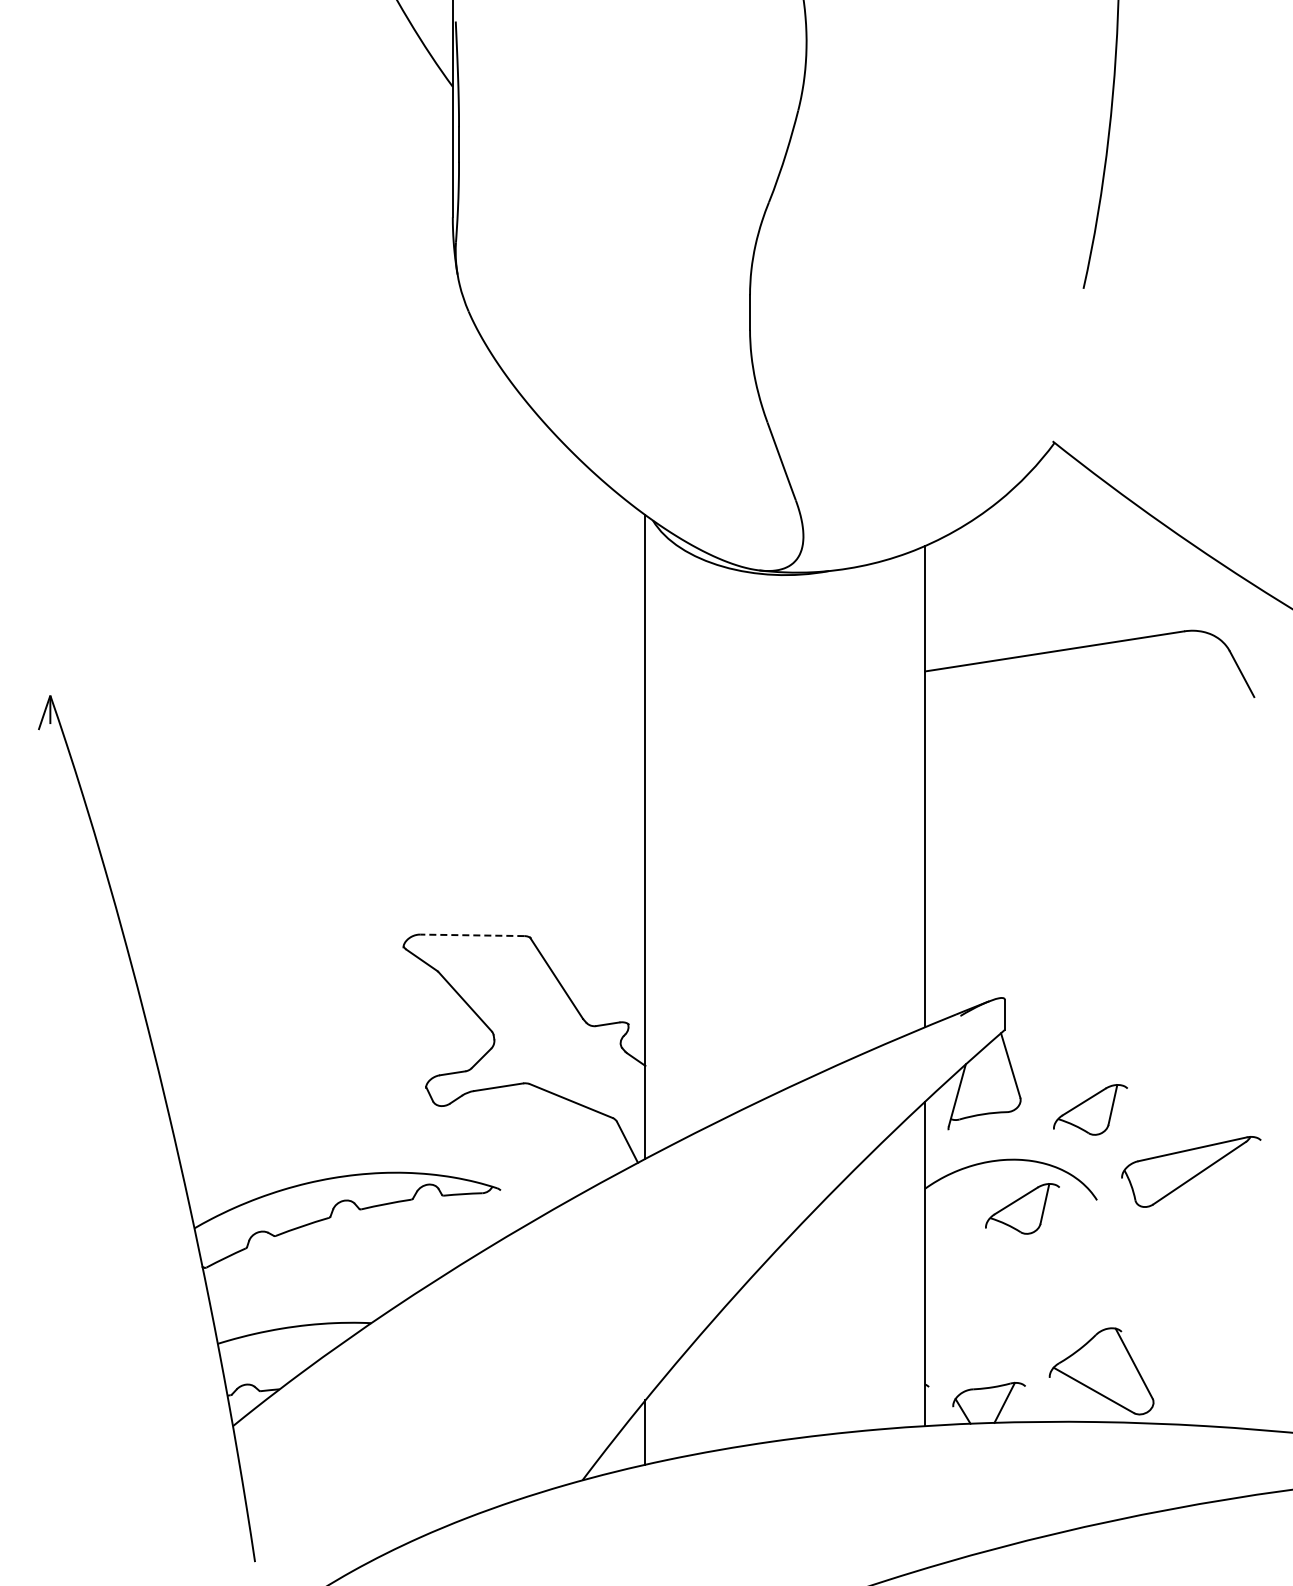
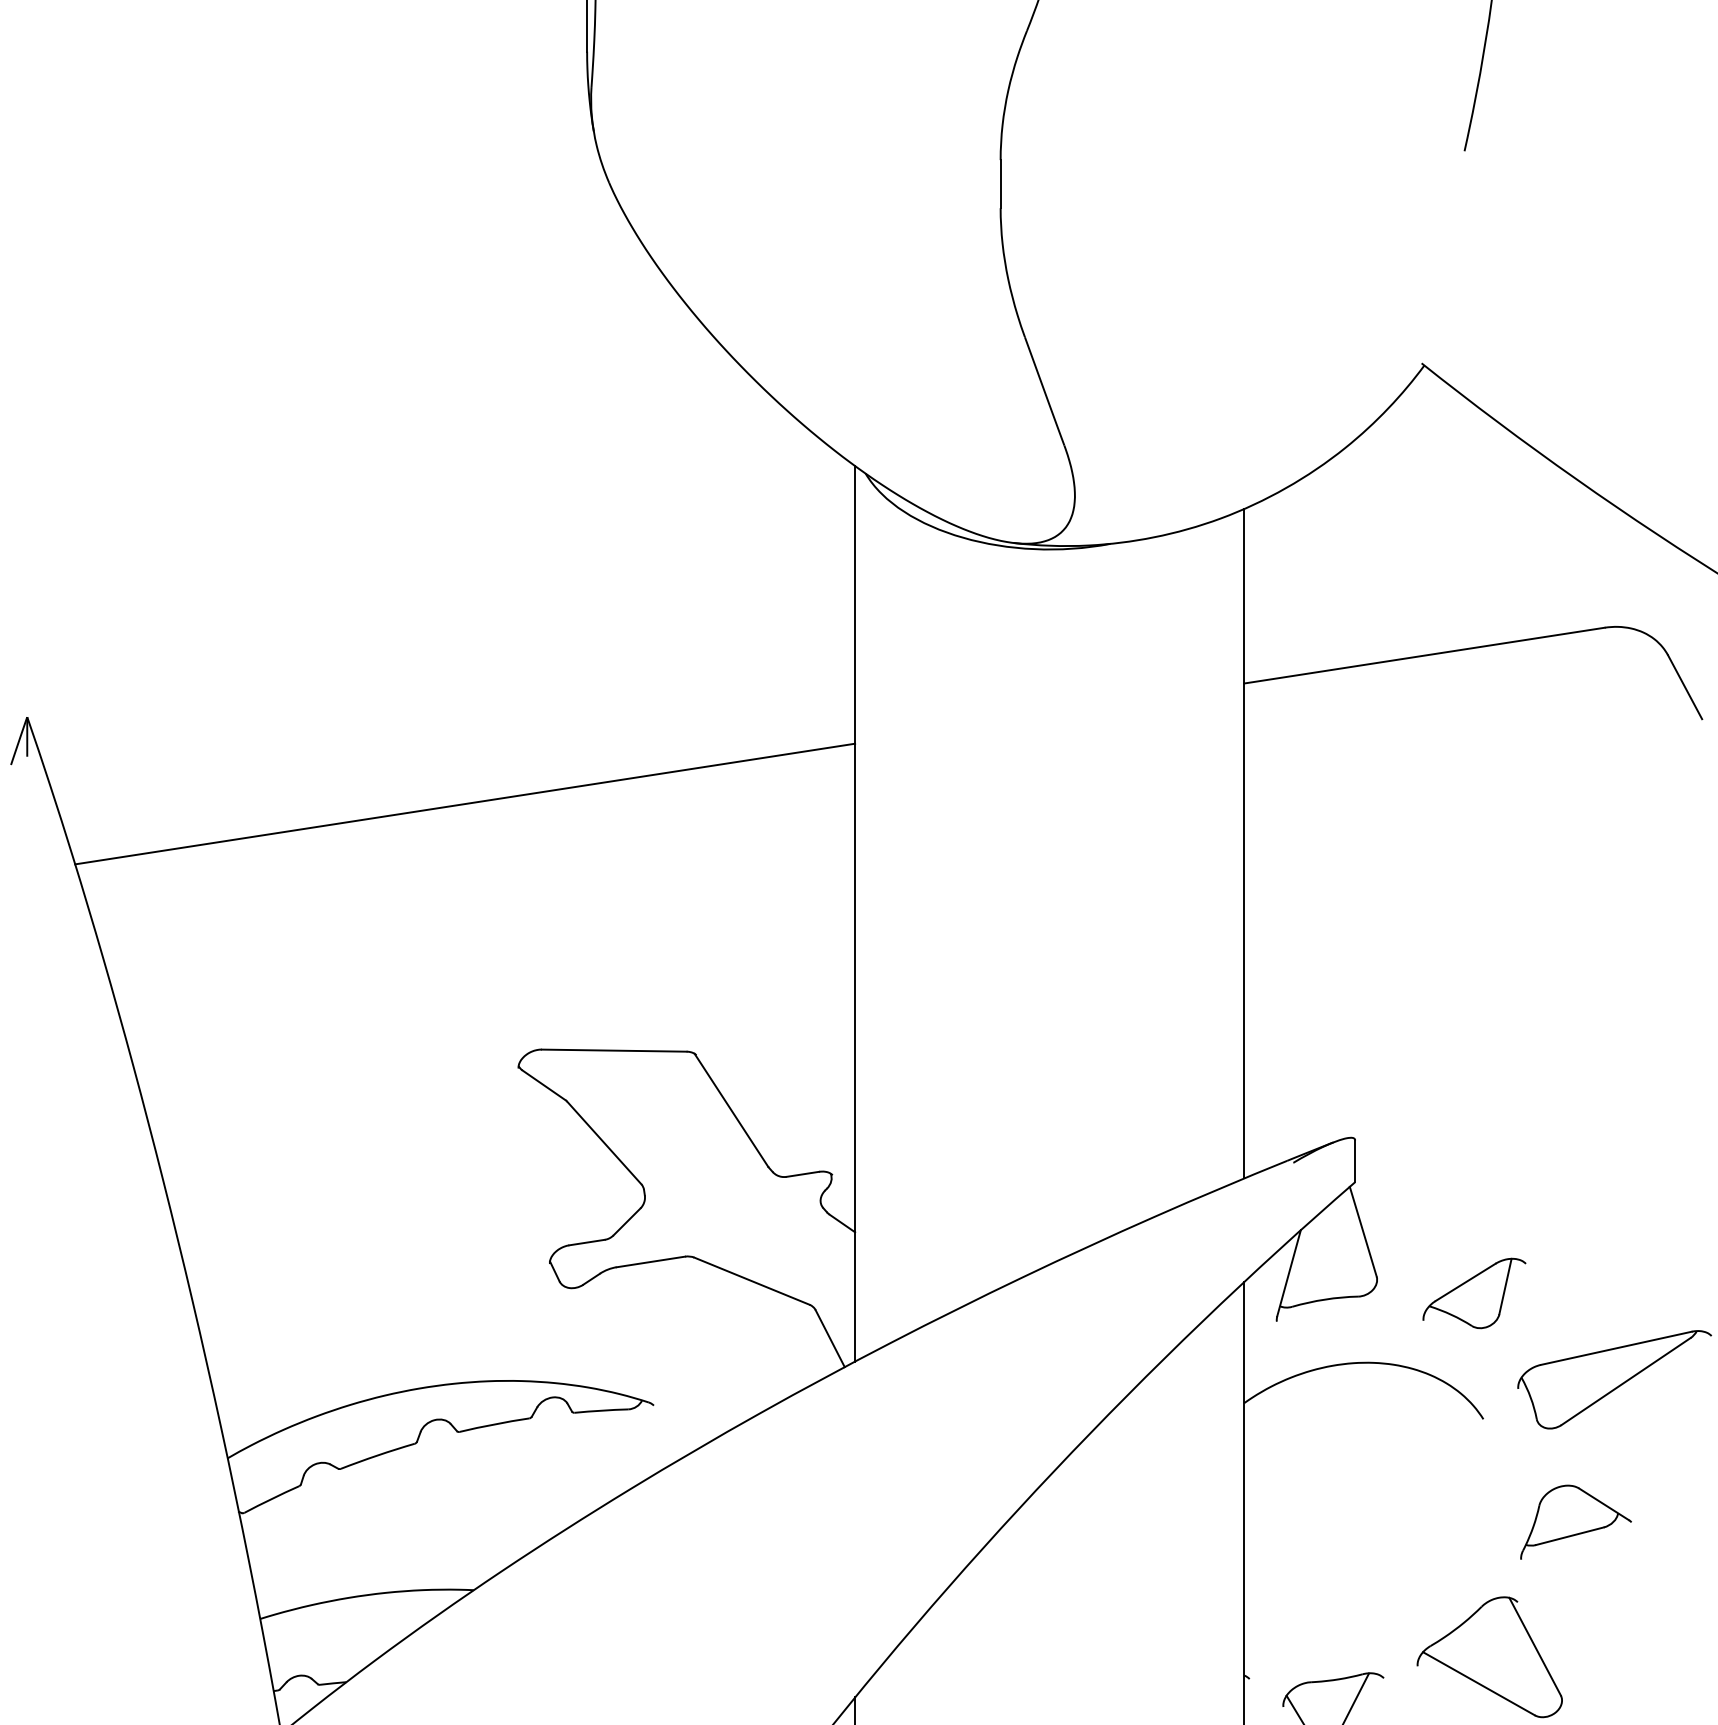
line: (364, 757) -> (464, 803), added
line: (471, 935) -> (613, 1050), dashed -> solid
part: (1022, 1208) -> (1379, 1430), removed
part: (1163, 1274) -> (1575, 1522), added

